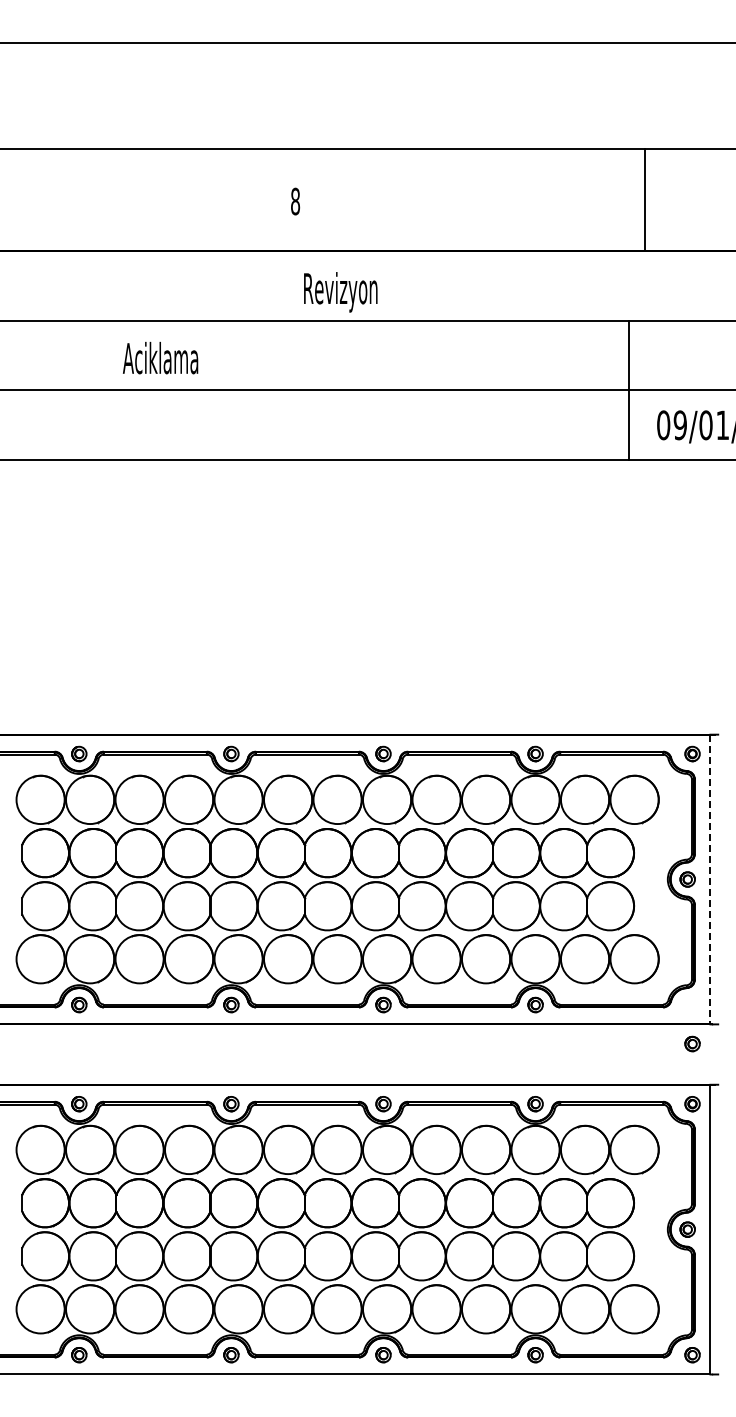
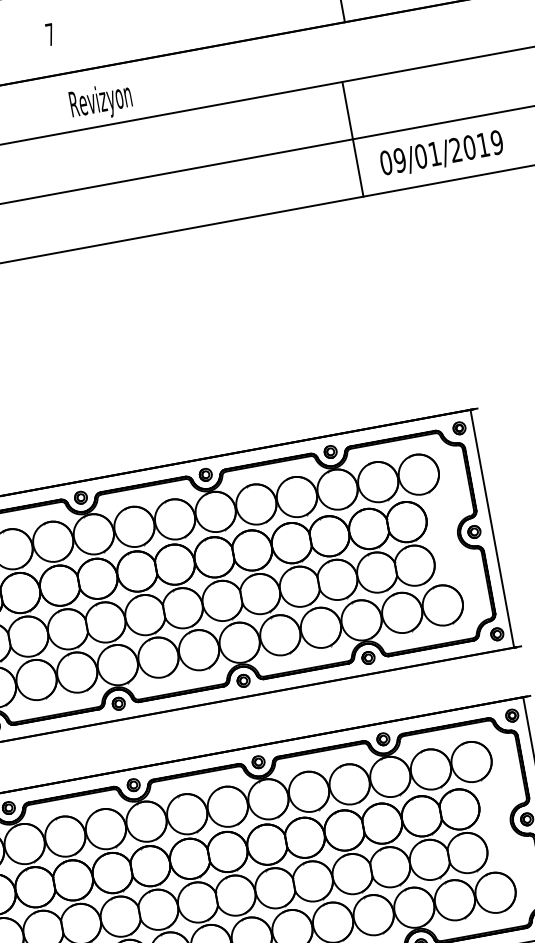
text: (295, 201) -> (50, 34), 8 -> 7
line: (709, 879) -> (492, 528), dashed -> solid
part: (692, 1043) -> (497, 633), moved

